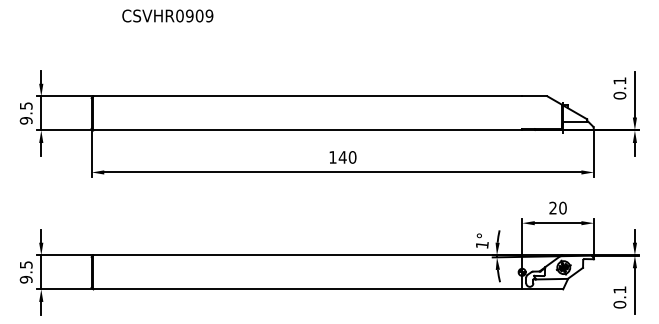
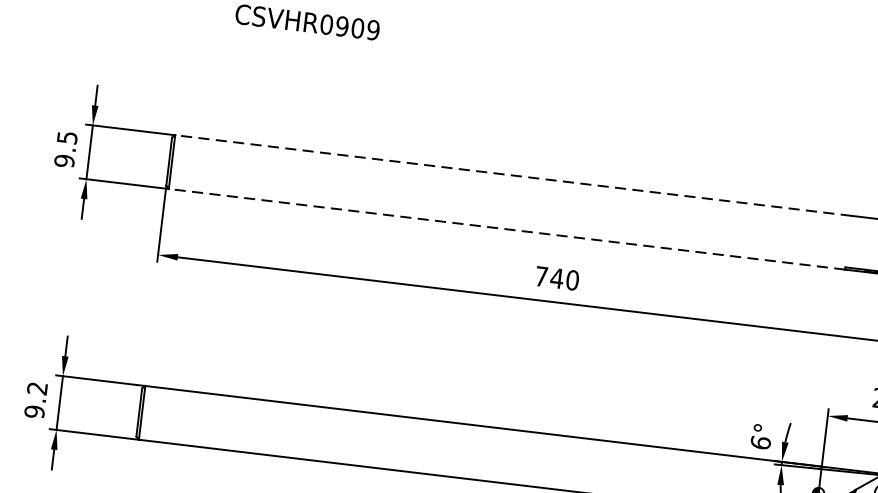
line: (307, 96) -> (512, 175), solid -> dashed
line: (307, 130) -> (506, 229), solid -> dashed
text: (332, 157) -> (540, 276), 140 -> 740
text: (482, 244) -> (761, 442), 1° -> 6°
text: (25, 264) -> (36, 387), 9.5 -> 9.2

